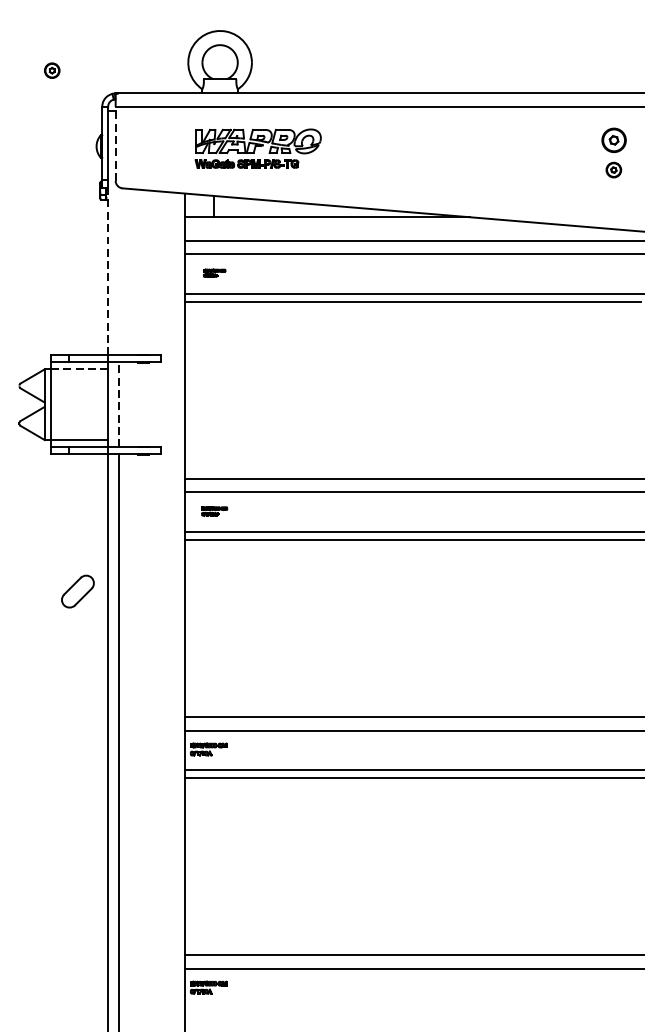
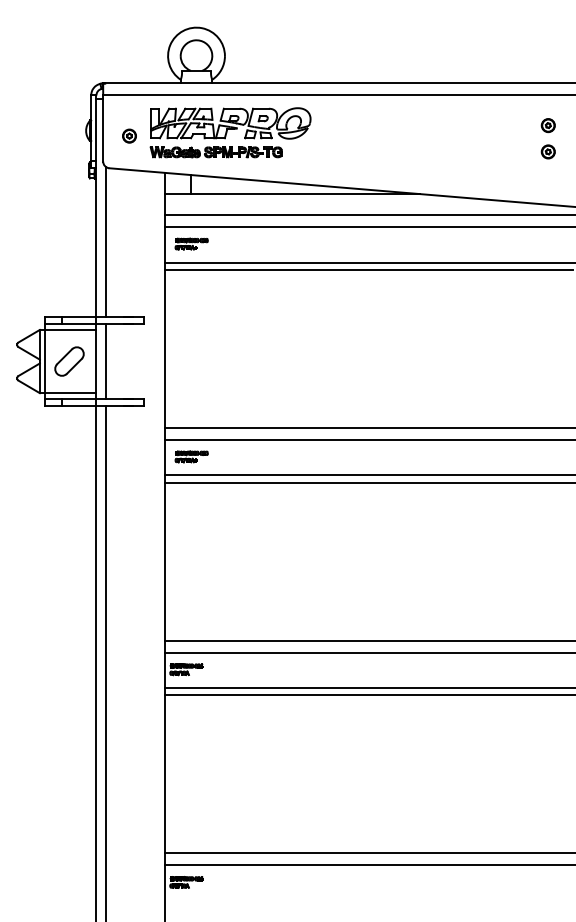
part: (52, 69) -> (129, 135), moved
part: (612, 140) -> (547, 125), size x0.62
line: (116, 143) -> (103, 128), dashed -> solid
part: (258, 148) -> (230, 132), size x1.43
line: (118, 270) -> (105, 241), added
line: (108, 271) -> (96, 242), dashed -> solid
part: (214, 272) -> (191, 243), size x1.67
line: (79, 368) -> (70, 329), dashed -> solid
line: (118, 404) -> (105, 361), dashed -> solid
part: (214, 510) -> (191, 456), size x1.43
part: (77, 591) -> (69, 361), moved

